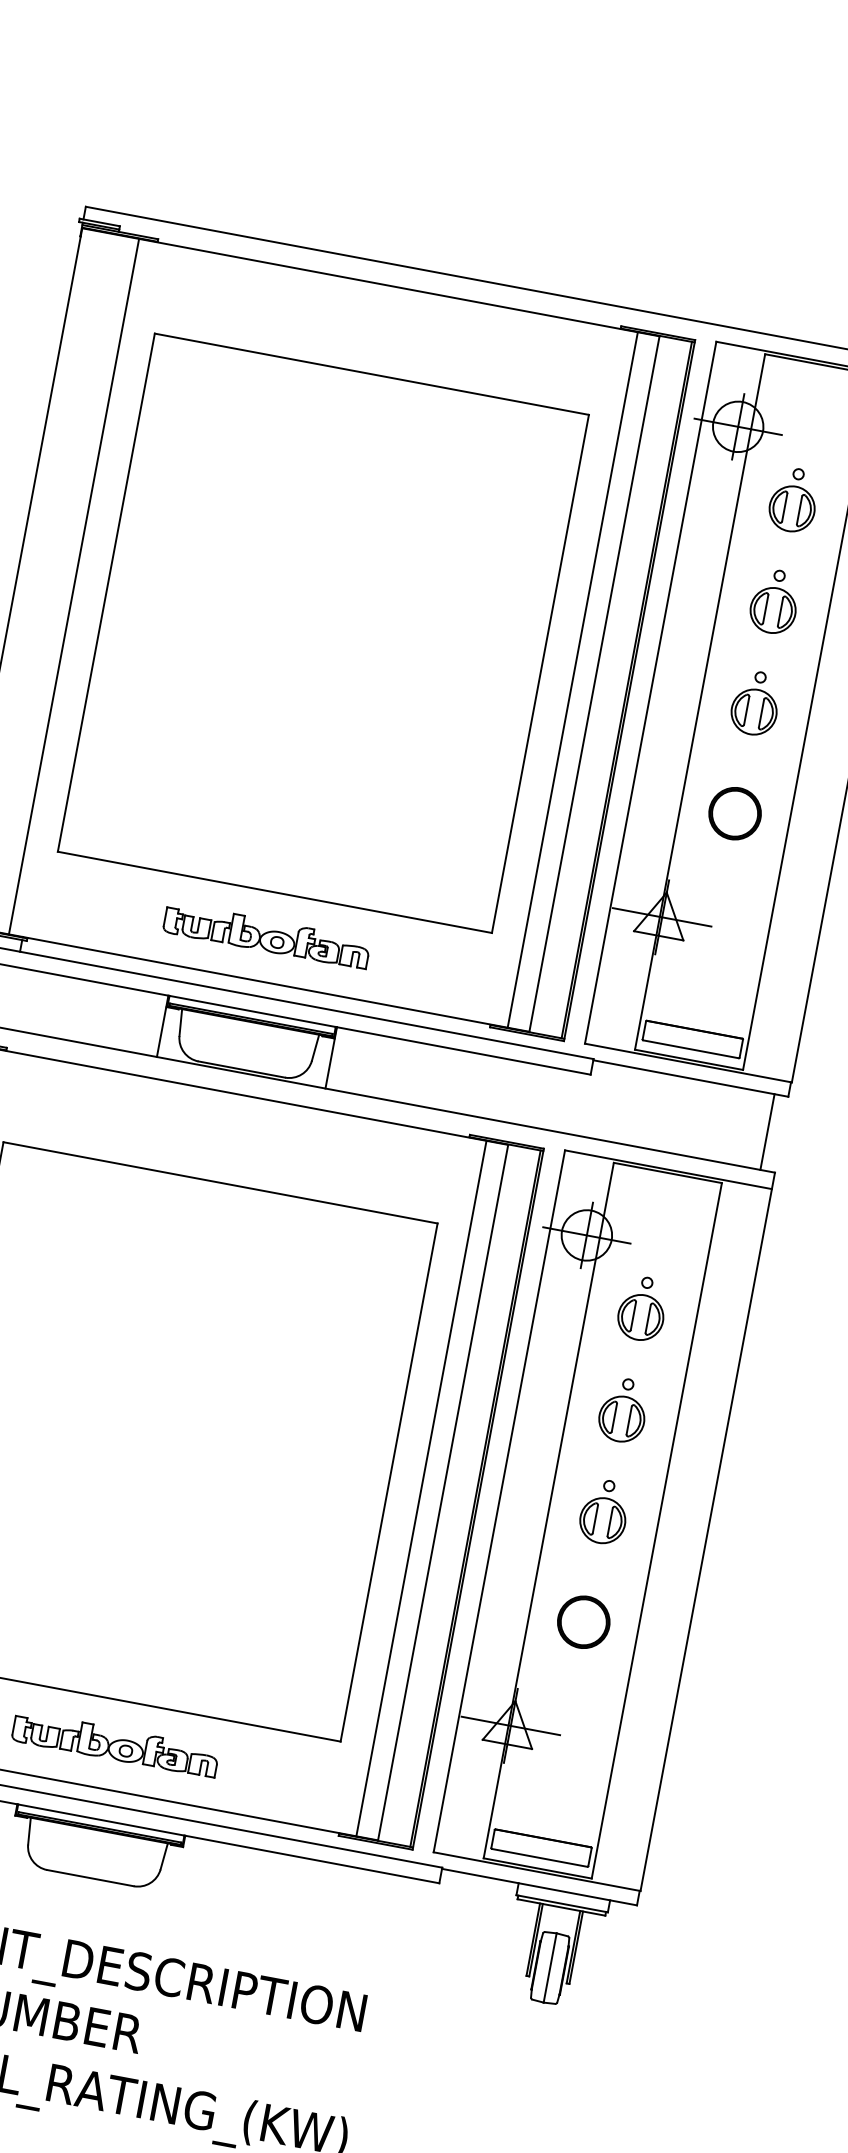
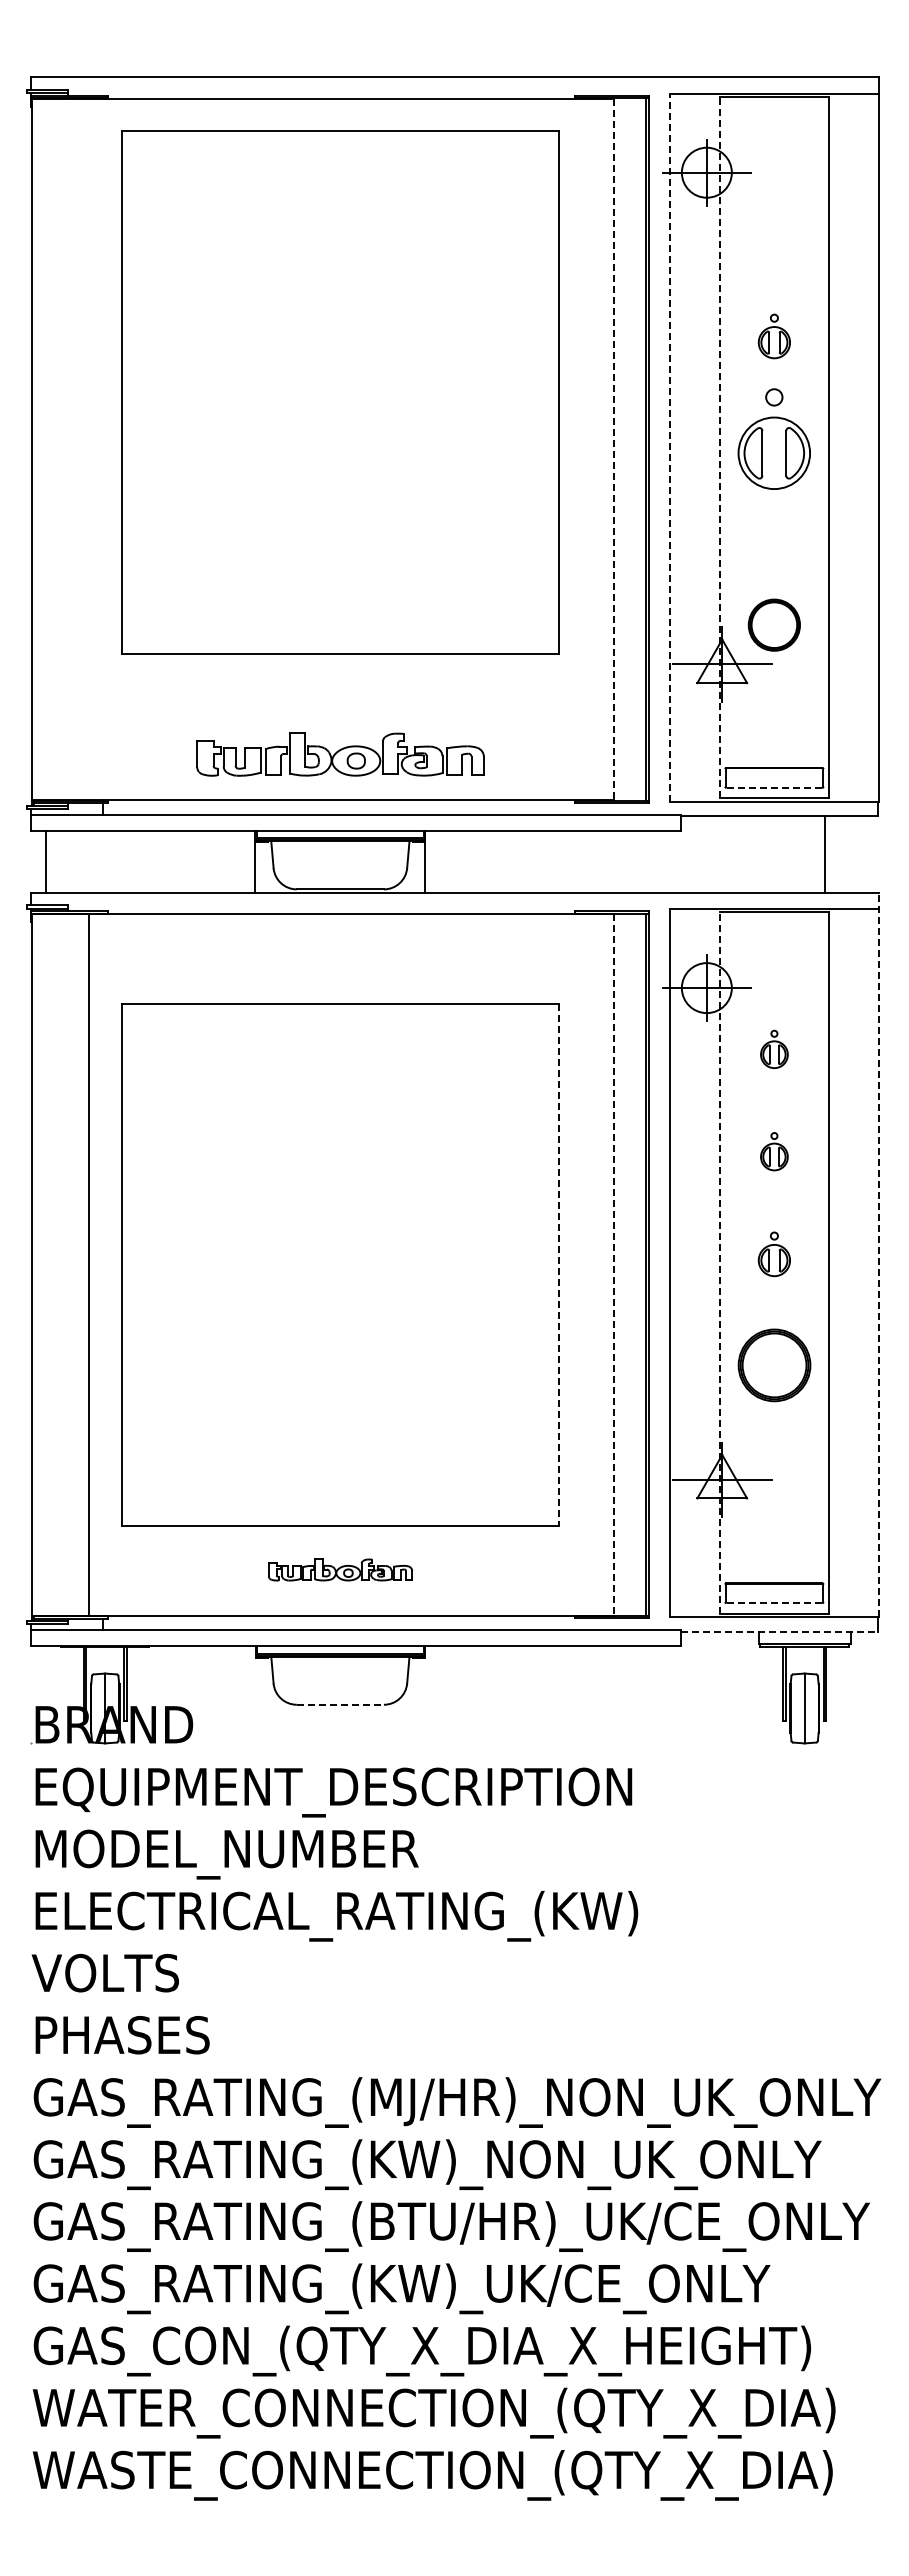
part: (793, 499) -> (774, 233), removed
line: (73, 586) -> (88, 449), removed
part: (774, 601) -> (774, 336), size x0.7
part: (323, 633) -> (340, 392), moved
line: (572, 679) -> (591, 449), removed
line: (594, 683) -> (613, 449), solid -> dashed
line: (651, 692) -> (670, 447), solid -> dashed
line: (699, 701) -> (719, 447), solid -> dashed
part: (755, 702) -> (774, 438), size x1.6
part: (734, 812) -> (773, 624), moved
part: (266, 935) -> (340, 754), size x1.4
line: (691, 1049) -> (774, 787), solid -> dashed
line: (767, 1132) -> (824, 854), moved
part: (642, 1308) -> (774, 1049), size x0.6
part: (623, 1410) -> (774, 1151), size x0.6
line: (389, 1483) -> (559, 1265), solid -> dashed
line: (421, 1488) -> (591, 1264), removed
line: (442, 1493) -> (613, 1265), solid -> dashed
line: (548, 1510) -> (719, 1263), solid -> dashed
part: (604, 1512) -> (774, 1254), size x0.7
line: (707, 1531) -> (878, 1254), solid -> dashed
part: (582, 1622) -> (773, 1365), size x1.4
part: (115, 1743) -> (340, 1569), size x0.7
line: (539, 1858) -> (774, 1603), solid -> dashed
line: (90, 1877) -> (340, 1704), solid -> dashed
line: (540, 1887) -> (780, 1631), solid -> dashed

